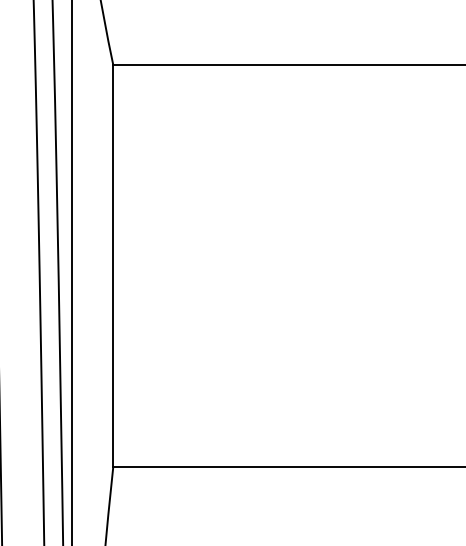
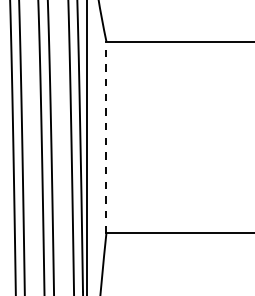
line: (113, 266) -> (106, 137), solid -> dashed

